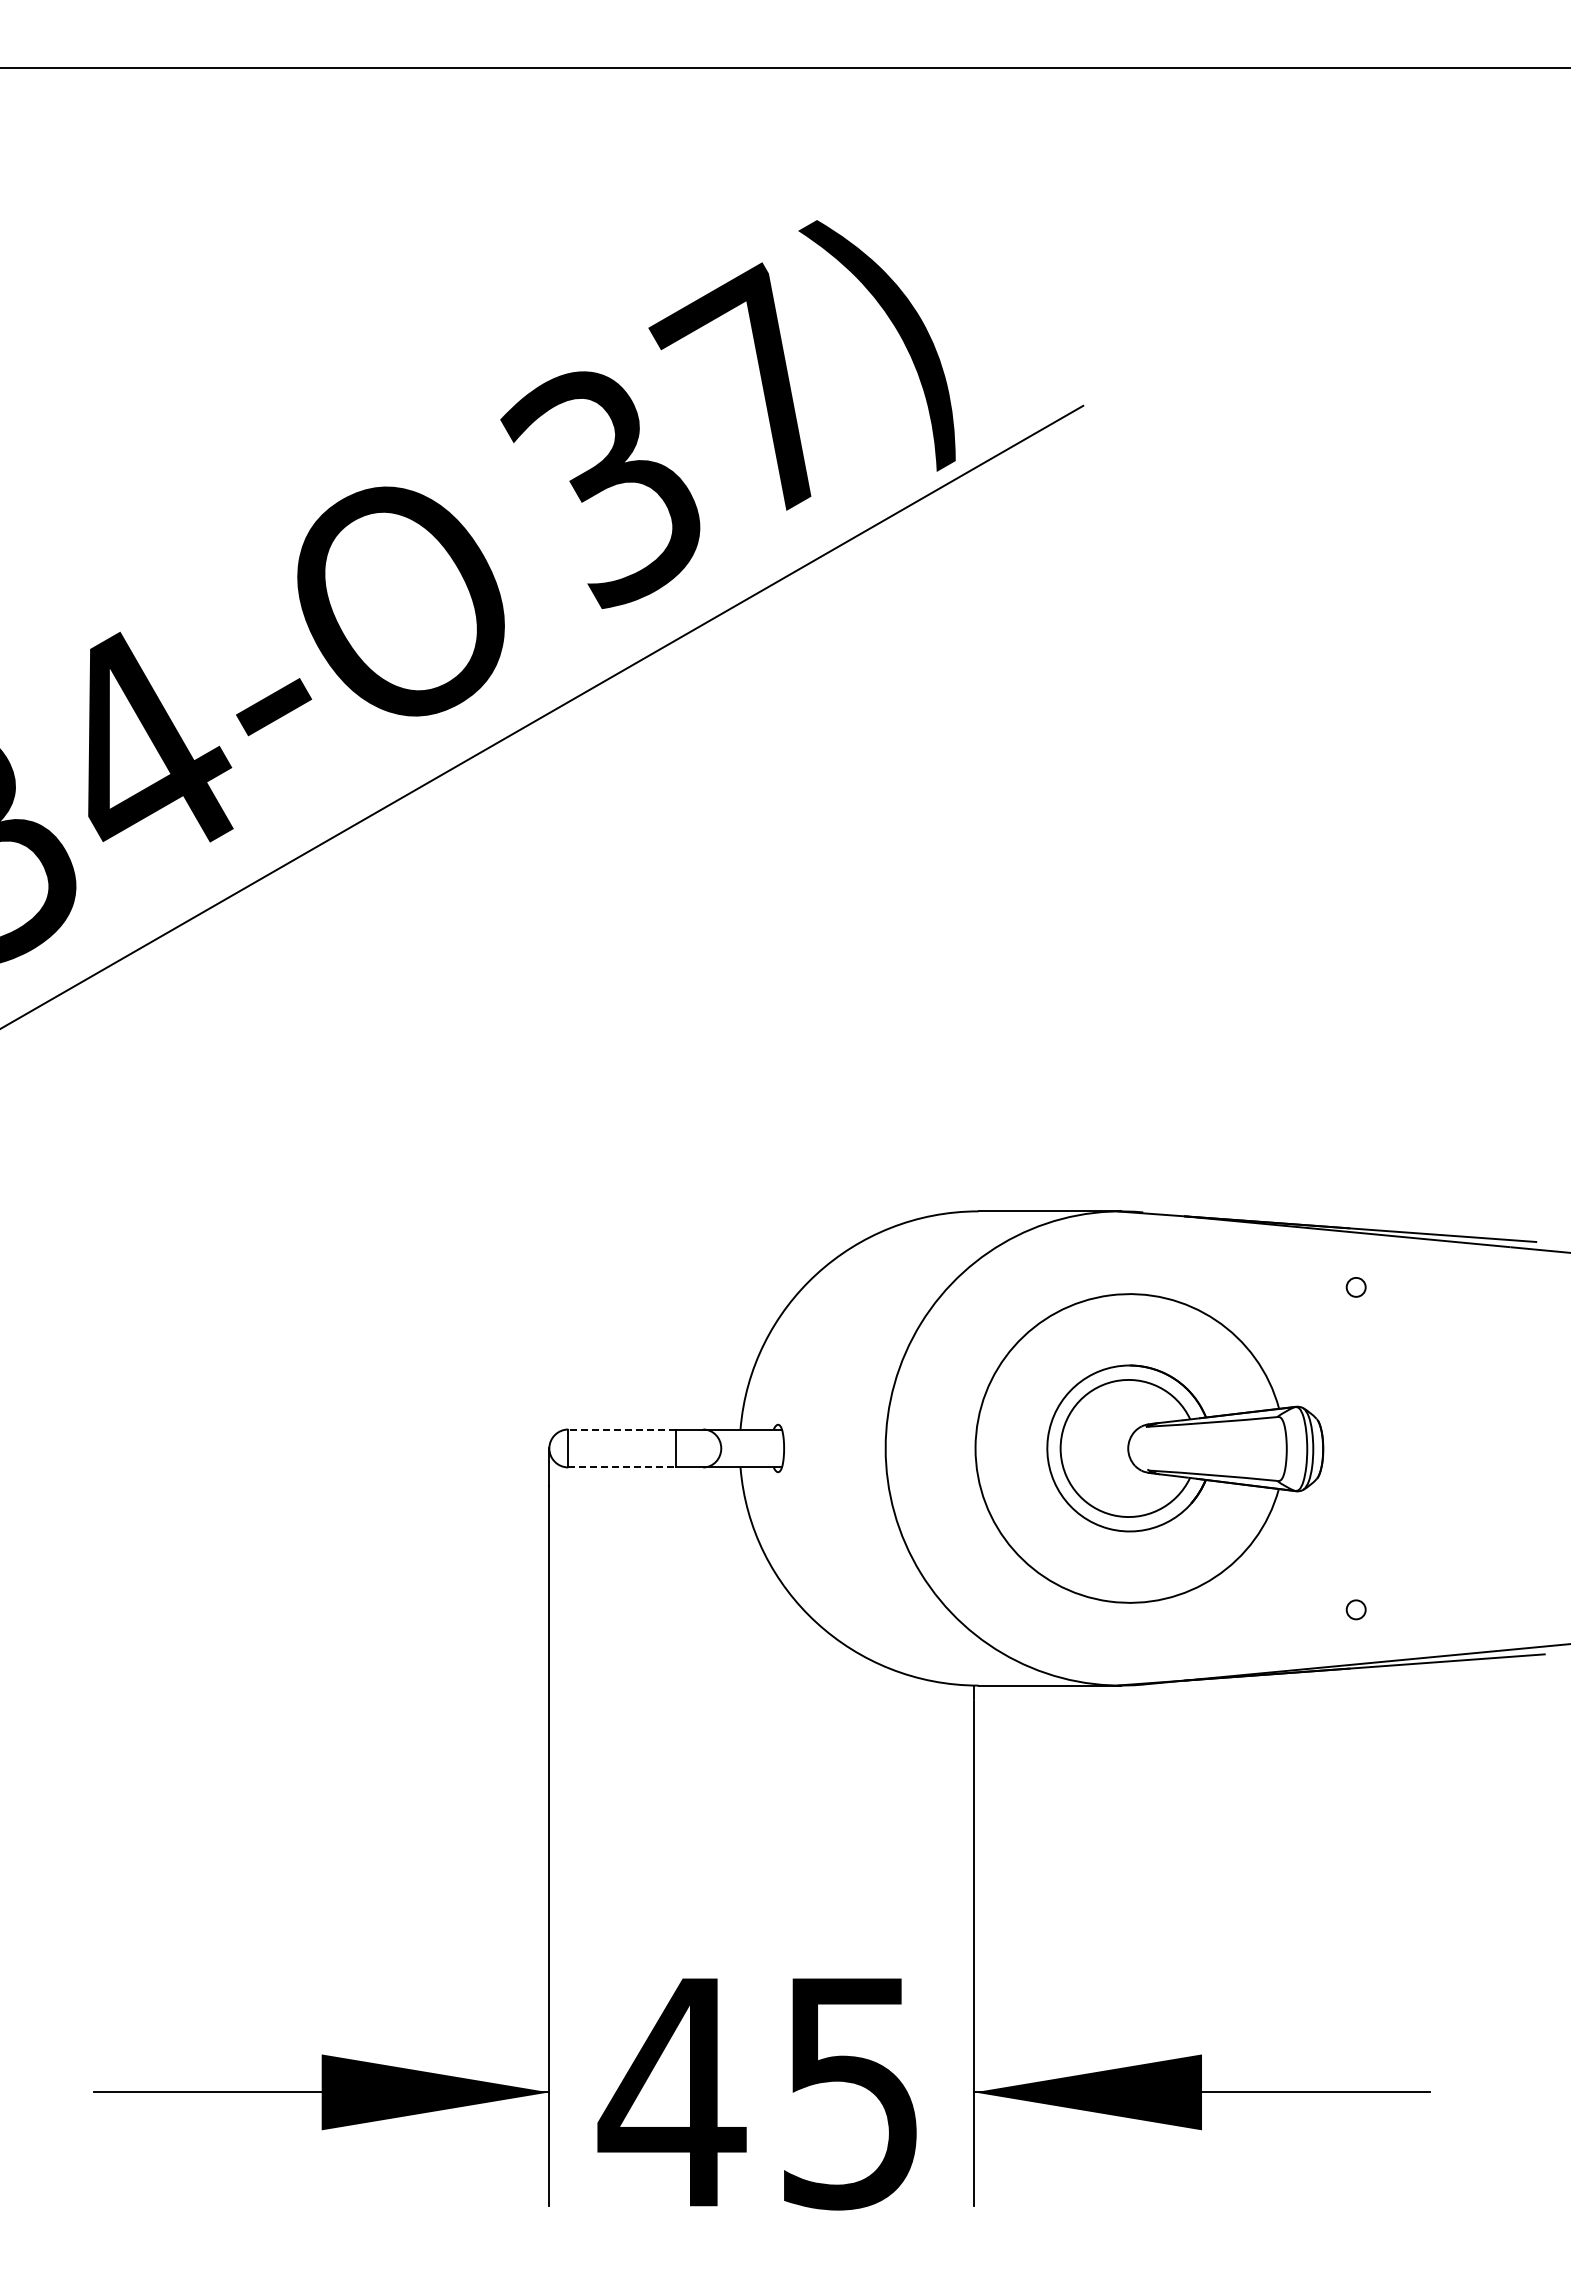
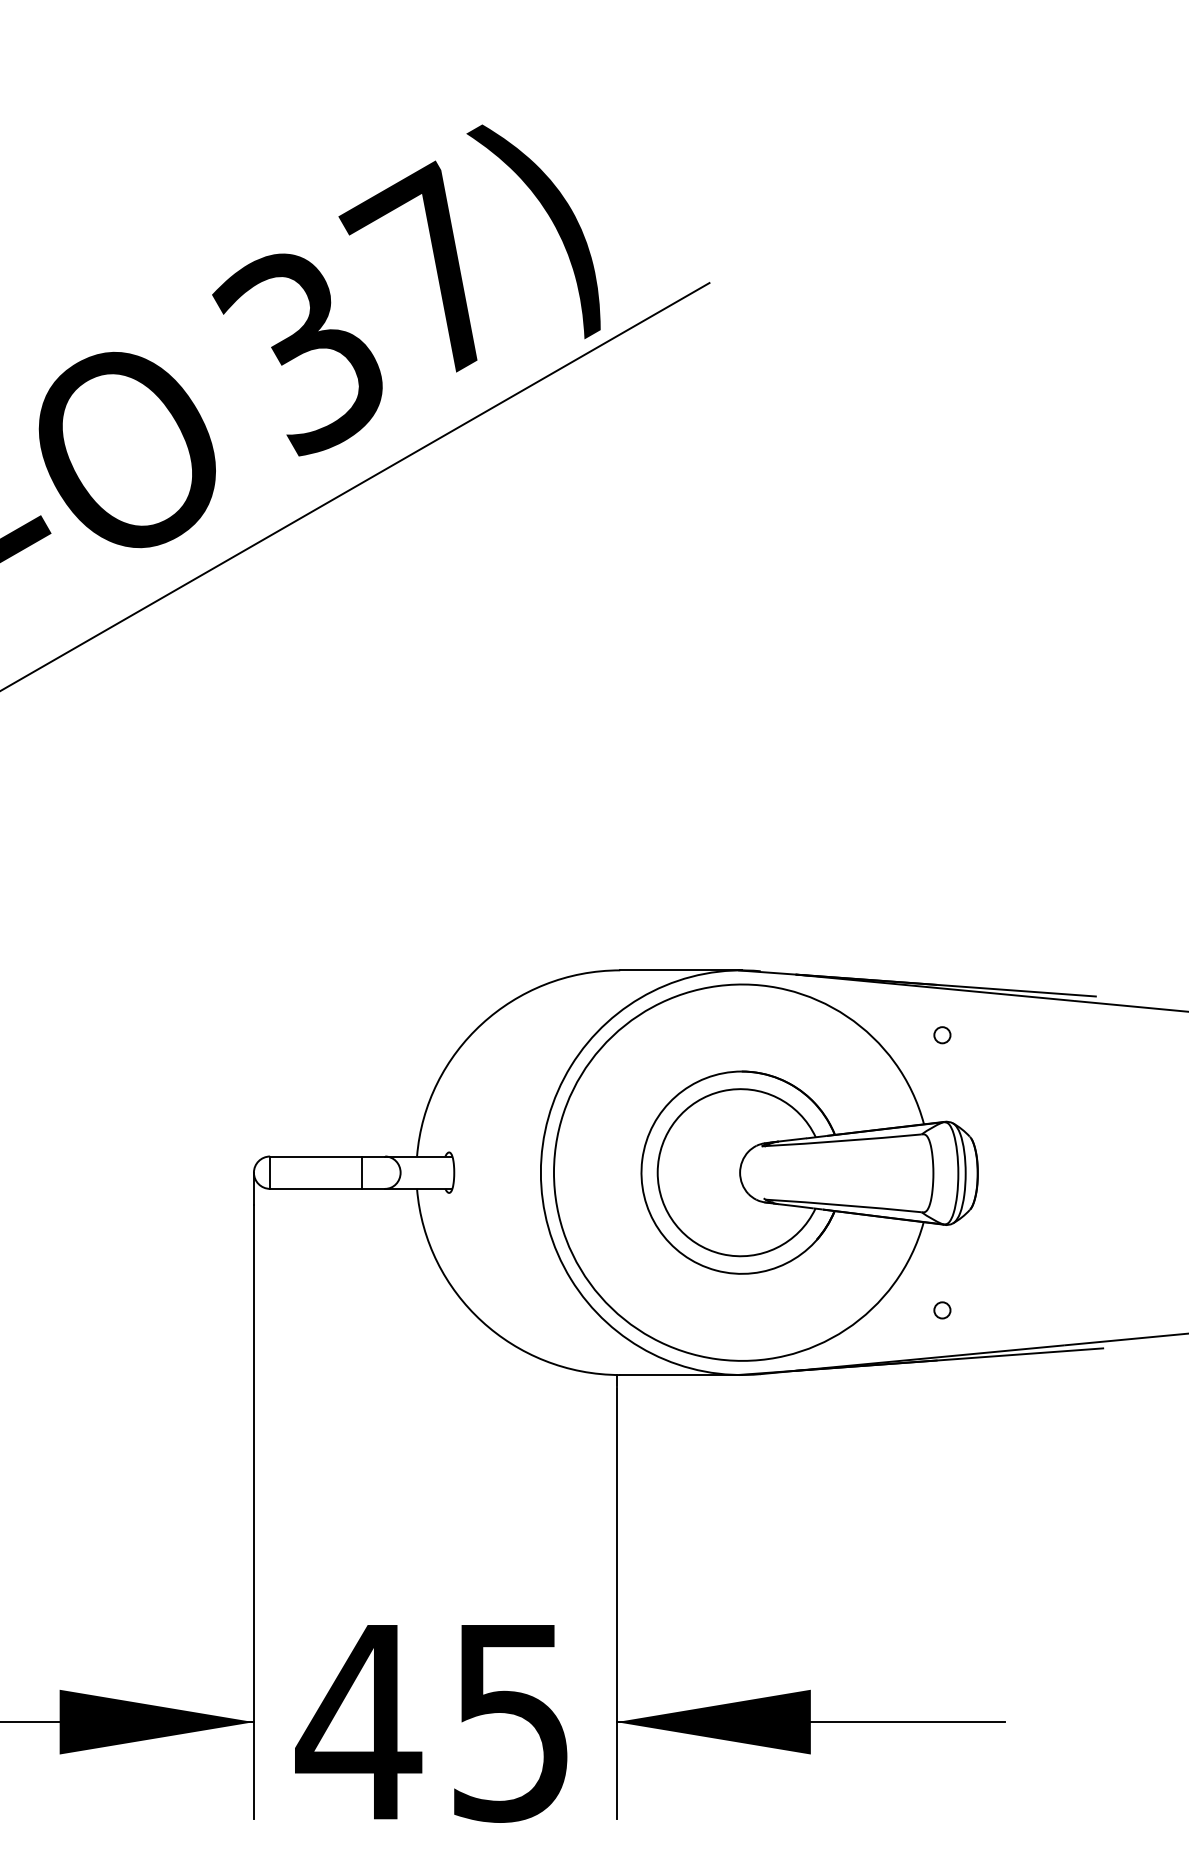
line: (622, 1429) -> (316, 1156), dashed -> solid
part: (1149, 1448) -> (766, 1172), size x1.43
line: (622, 1467) -> (316, 1188), dashed -> solid

